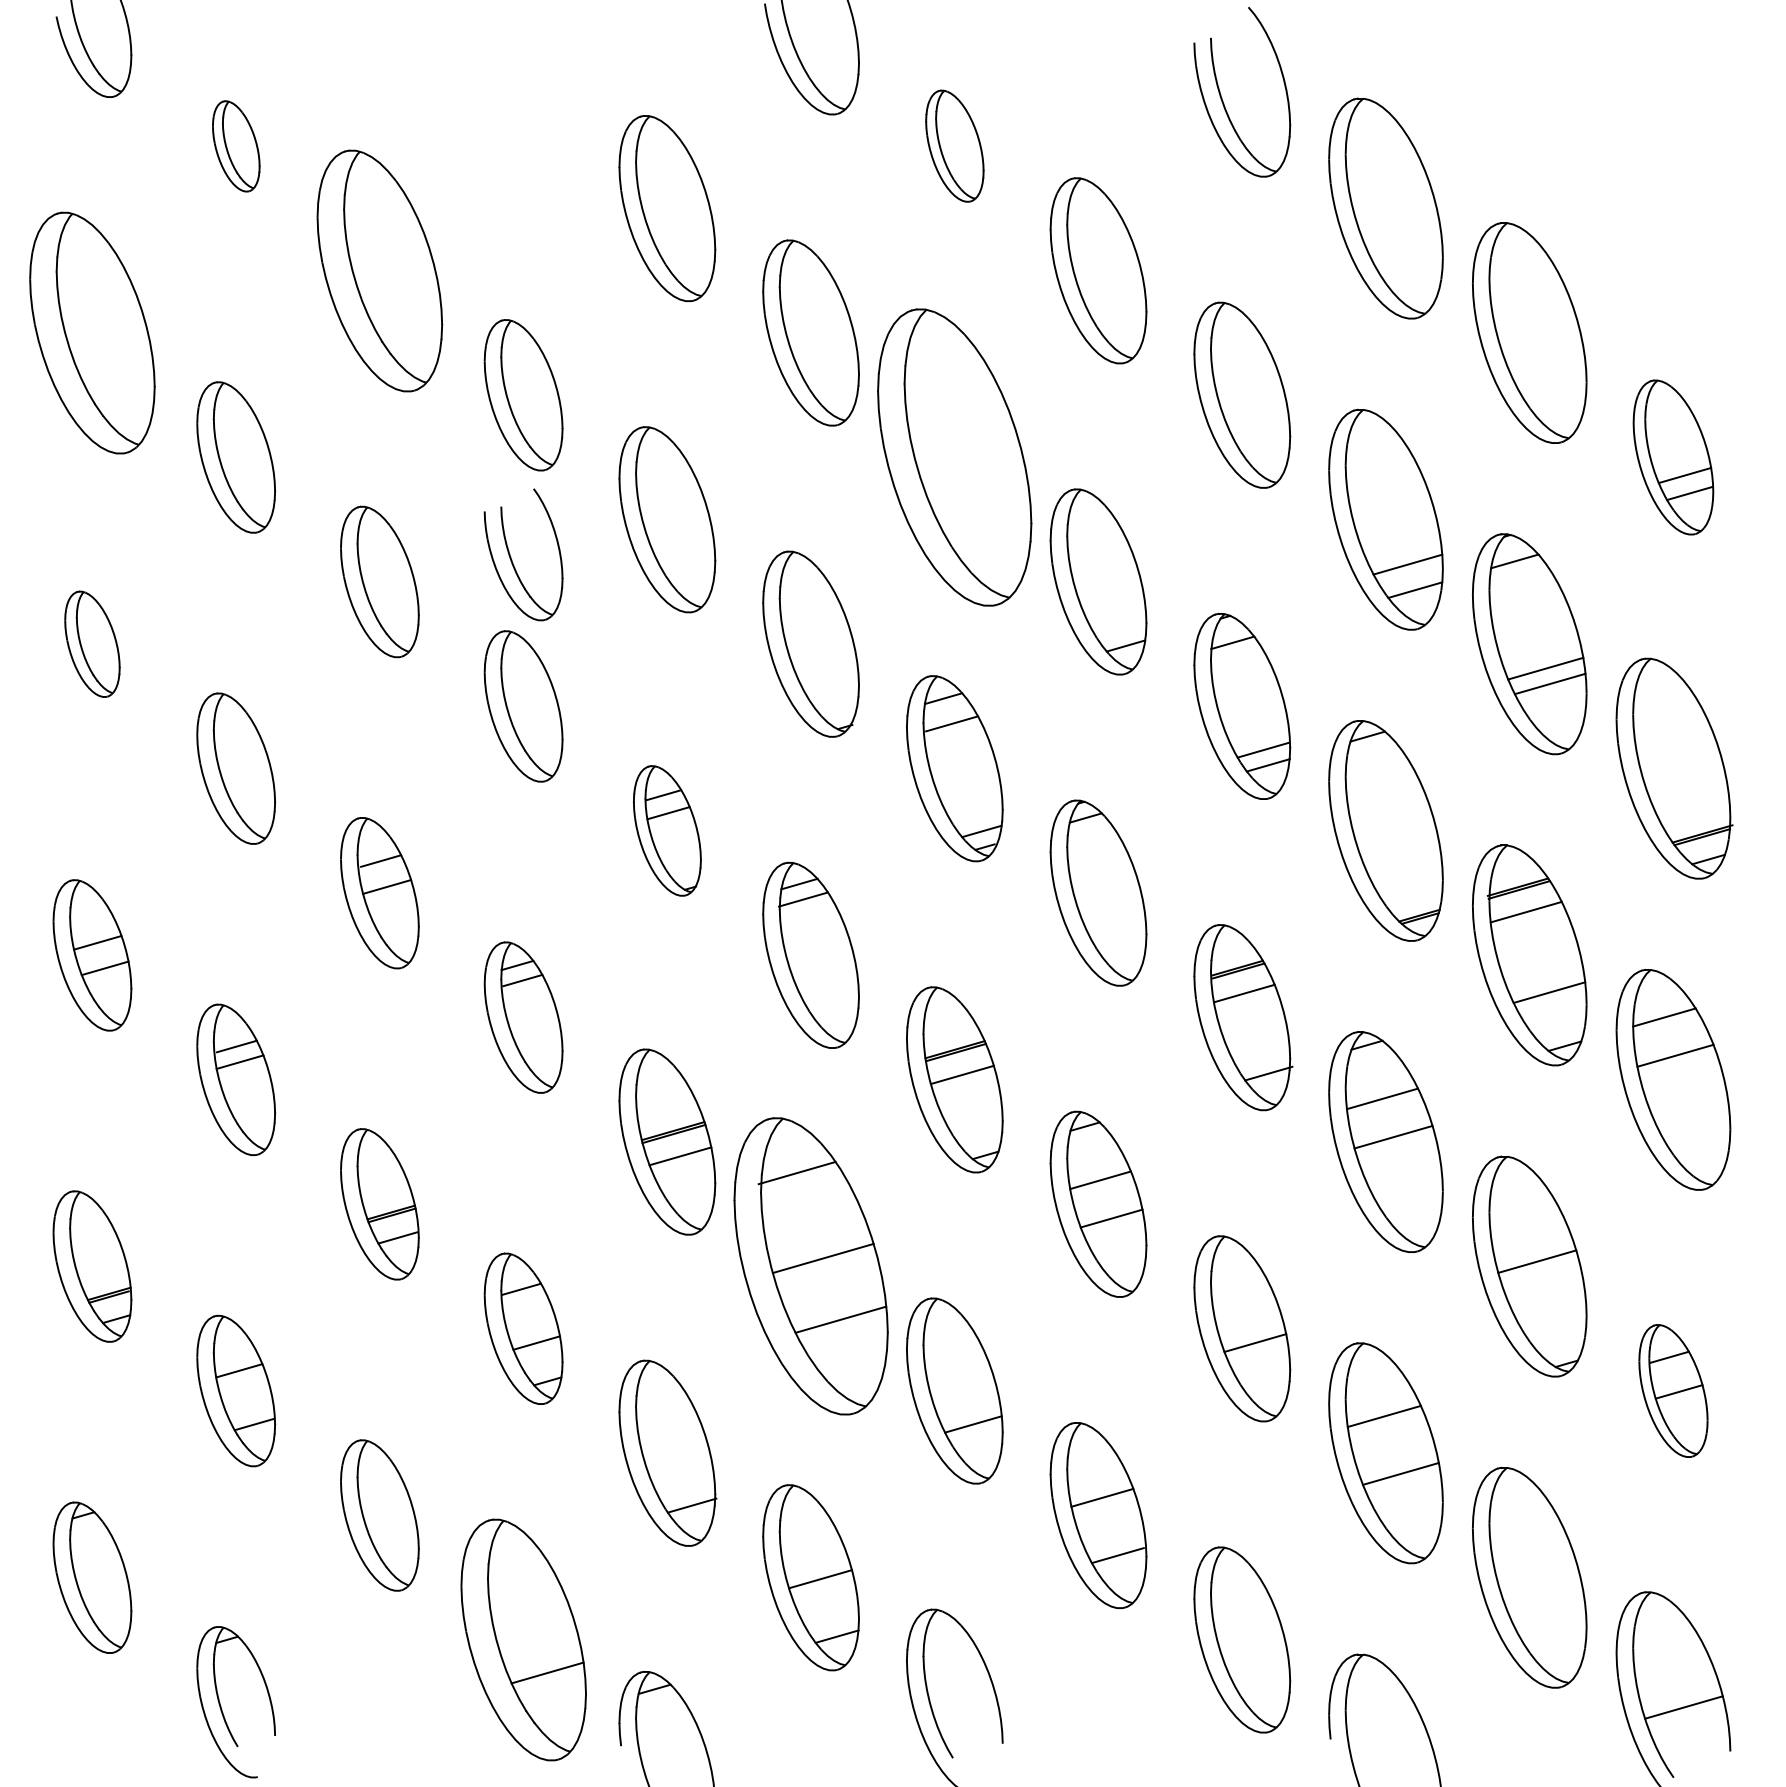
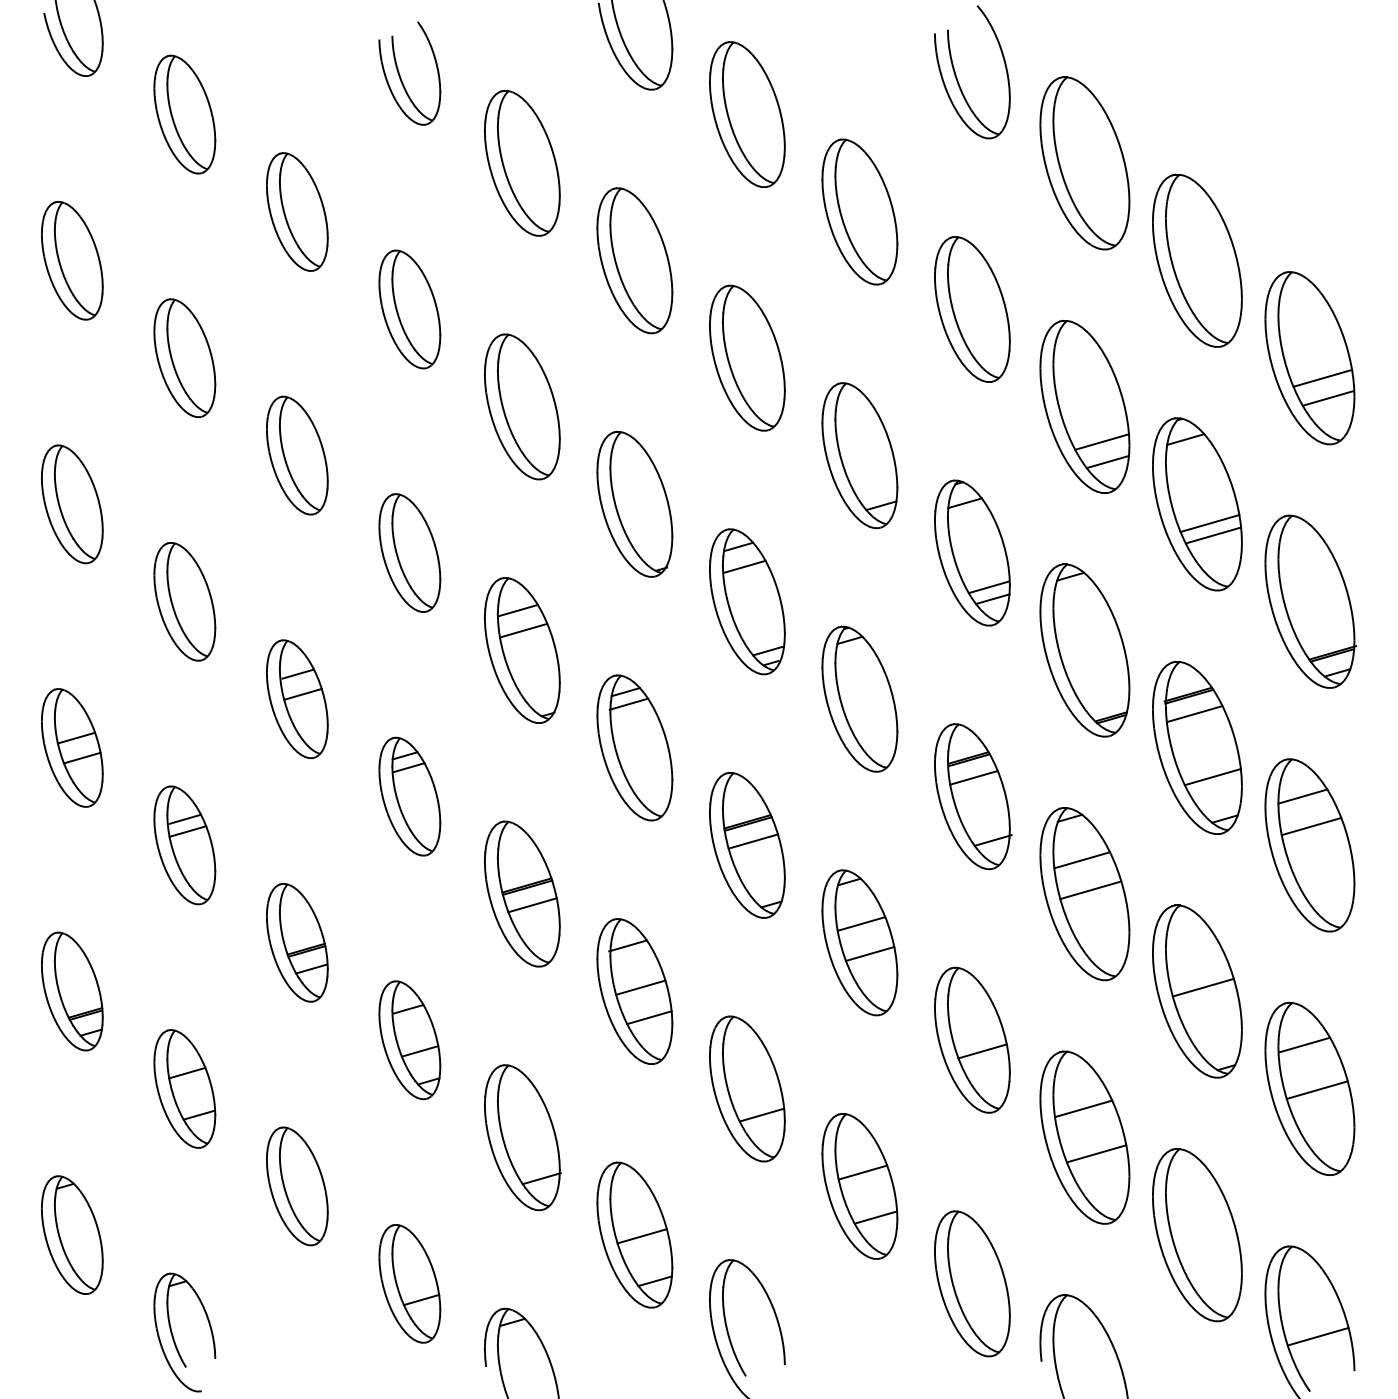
part: (954, 145) -> (747, 113), size x1.67
part: (236, 146) -> (185, 114), size x1.67
part: (379, 270) -> (297, 211), size x0.62
part: (92, 332) -> (72, 260), size x0.62
part: (954, 457) -> (747, 358), size x0.62
part: (1673, 457) -> (1309, 358), size x1.43
part: (511, 557) -> (400, 75), moved
part: (92, 644) -> (72, 504), size x1.43
part: (667, 830) -> (522, 650), size x1.43
part: (810, 1266) -> (634, 991), size x0.62
part: (1673, 1390) -> (1309, 1088), size x1.67
part: (523, 1639) -> (409, 1283), size x0.62

